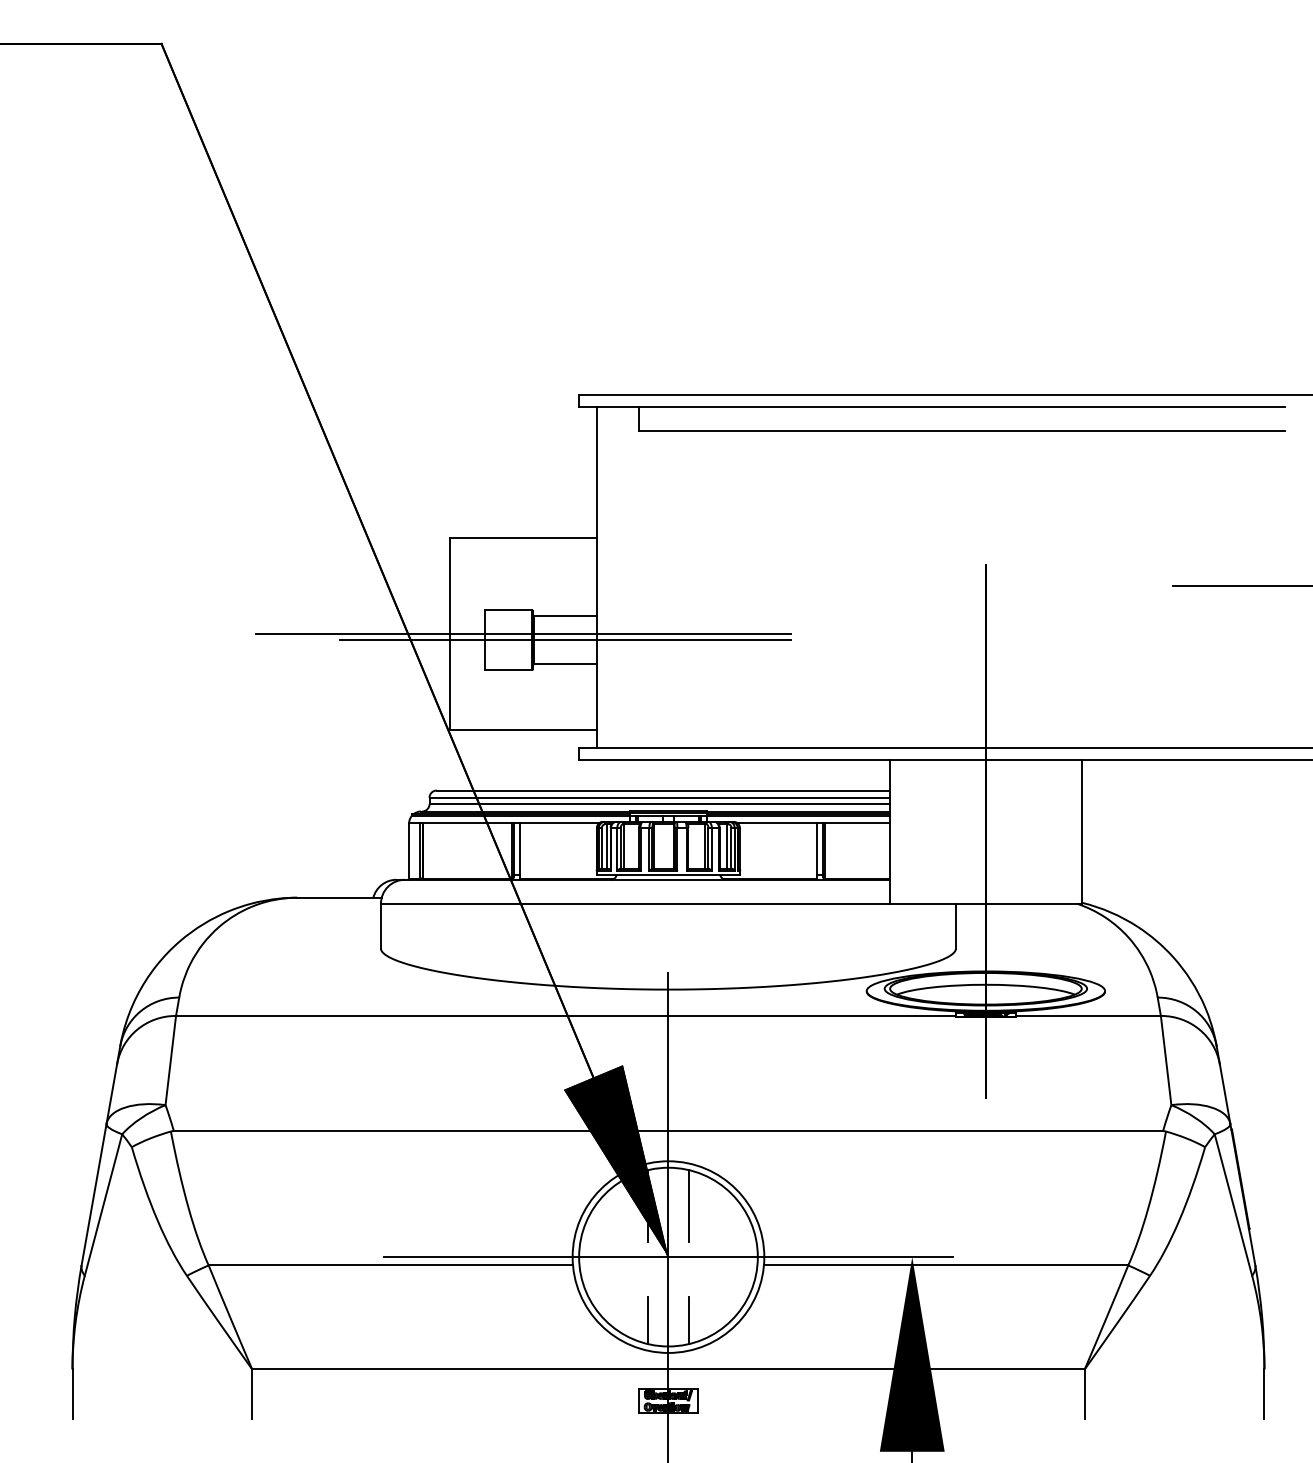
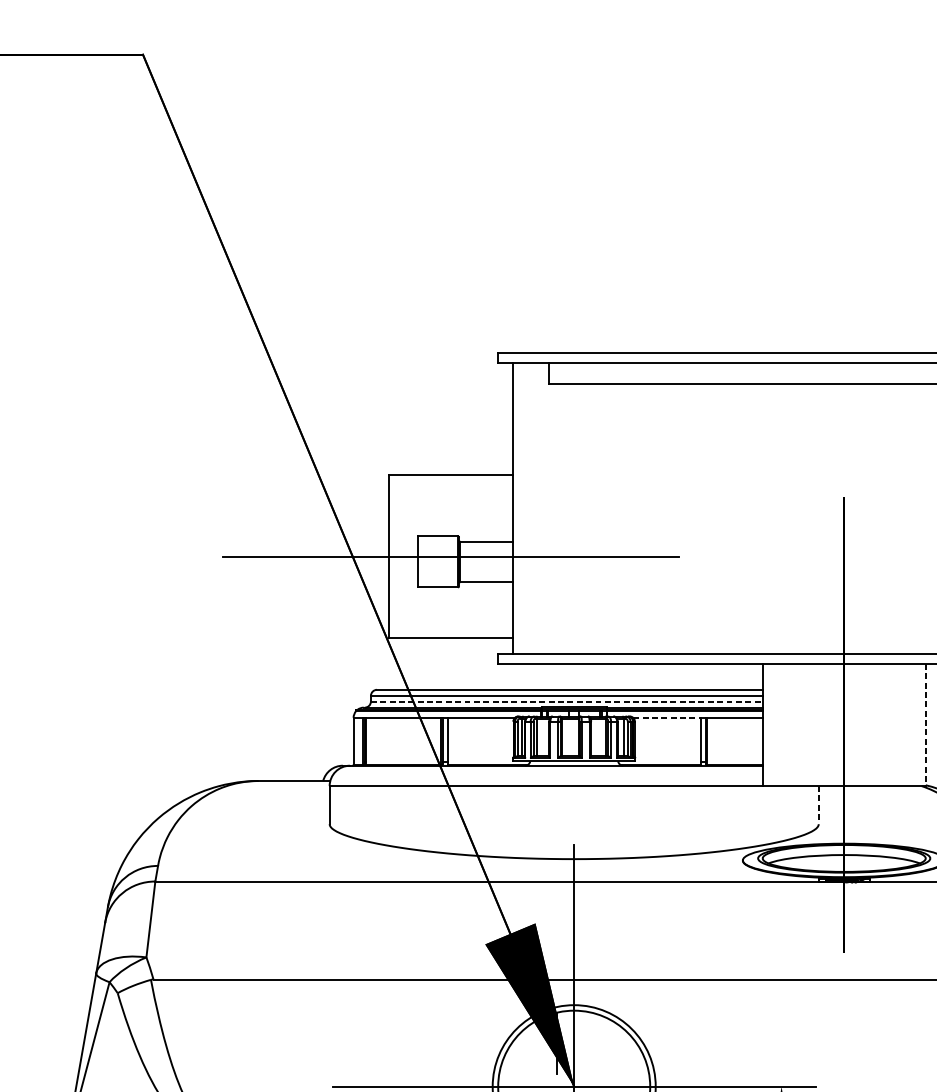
line: (565, 640) -> (486, 562), removed
line: (660, 804) -> (567, 701), solid -> dashed
line: (777, 823) -> (666, 717), solid -> dashed
line: (1081, 831) -> (925, 724), solid -> dashed
line: (955, 926) -> (818, 805), solid -> dashed
line: (688, 1206) -> (591, 1043), removed

